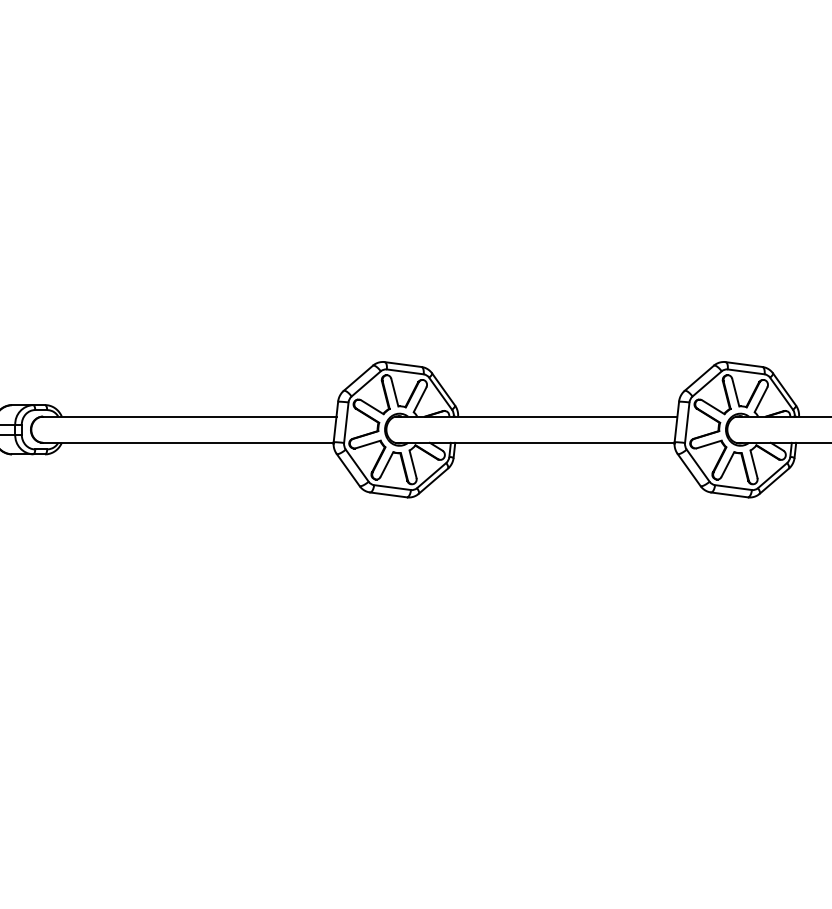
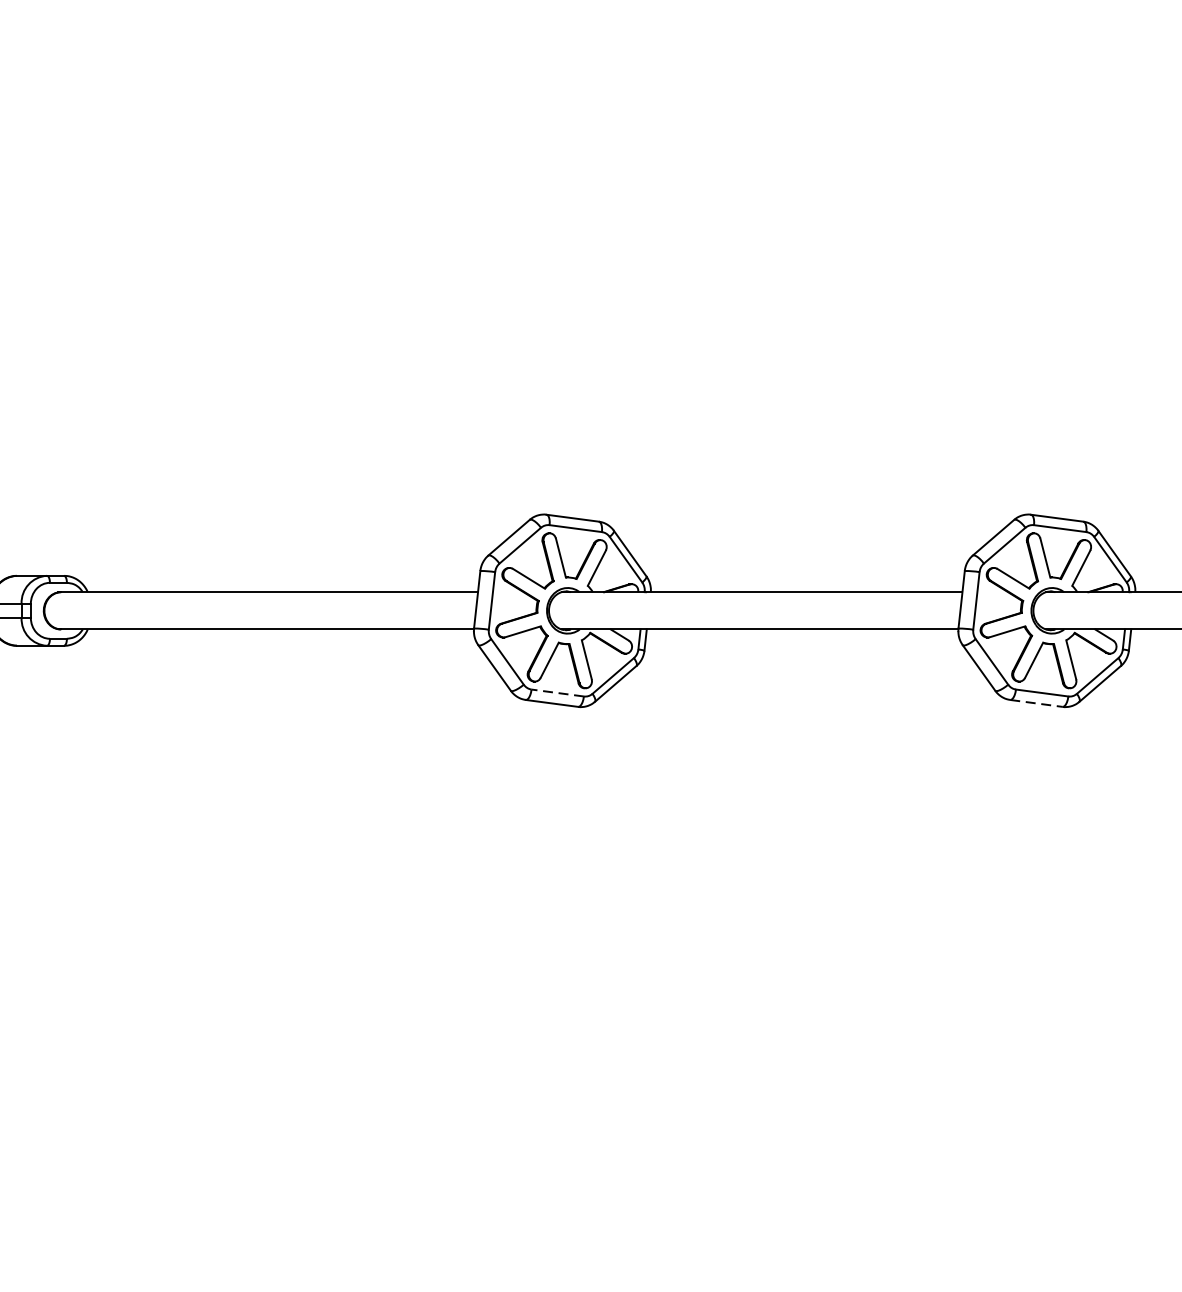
line: (392, 487) -> (557, 692), solid -> dashed
line: (729, 494) -> (1036, 702), solid -> dashed

